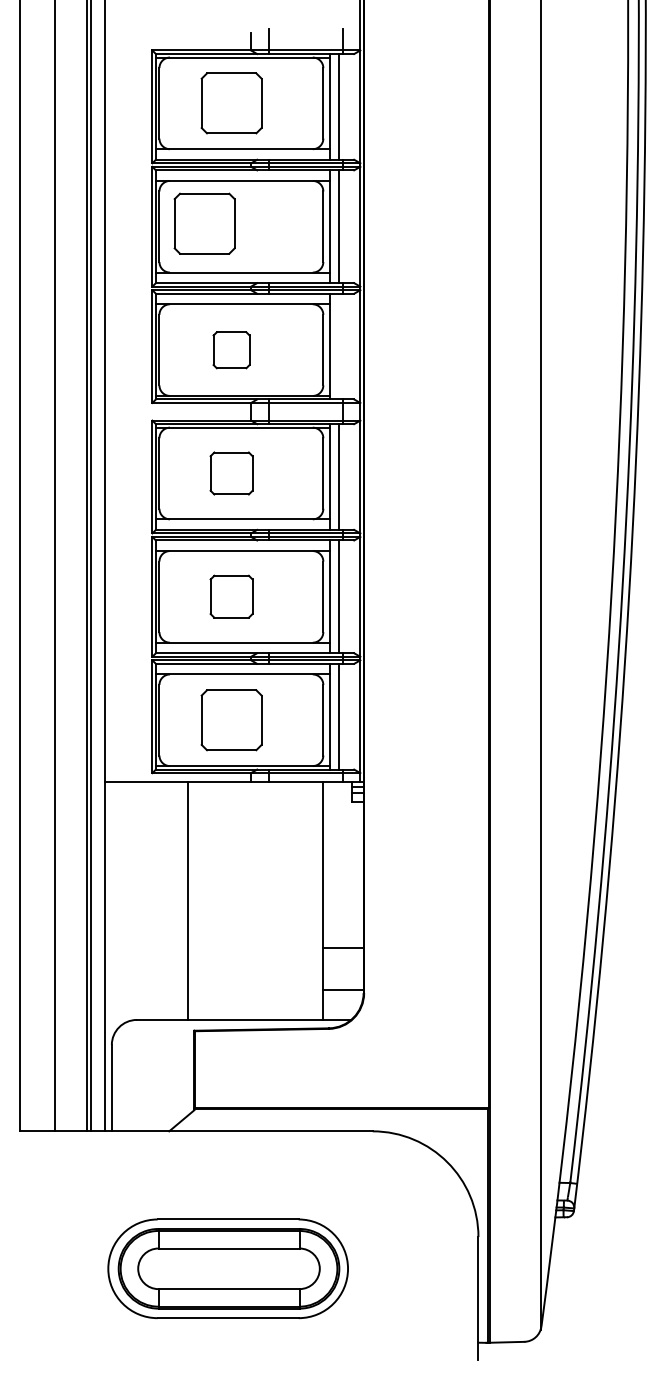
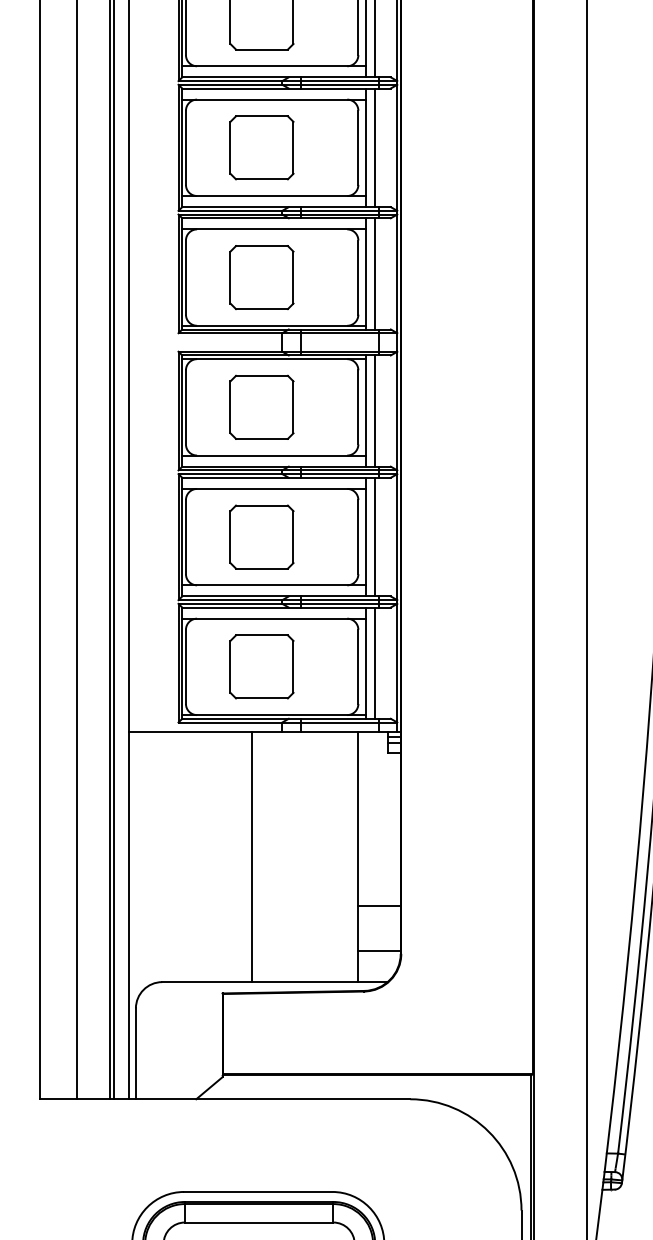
part: (204, 223) -> (261, 147), moved
line: (339, 346) -> (375, 273), added
part: (231, 350) -> (261, 277), size x1.67
part: (231, 473) -> (261, 407), size x1.43
part: (231, 596) -> (261, 536), size x1.43
line: (187, 900) -> (251, 856), moved

